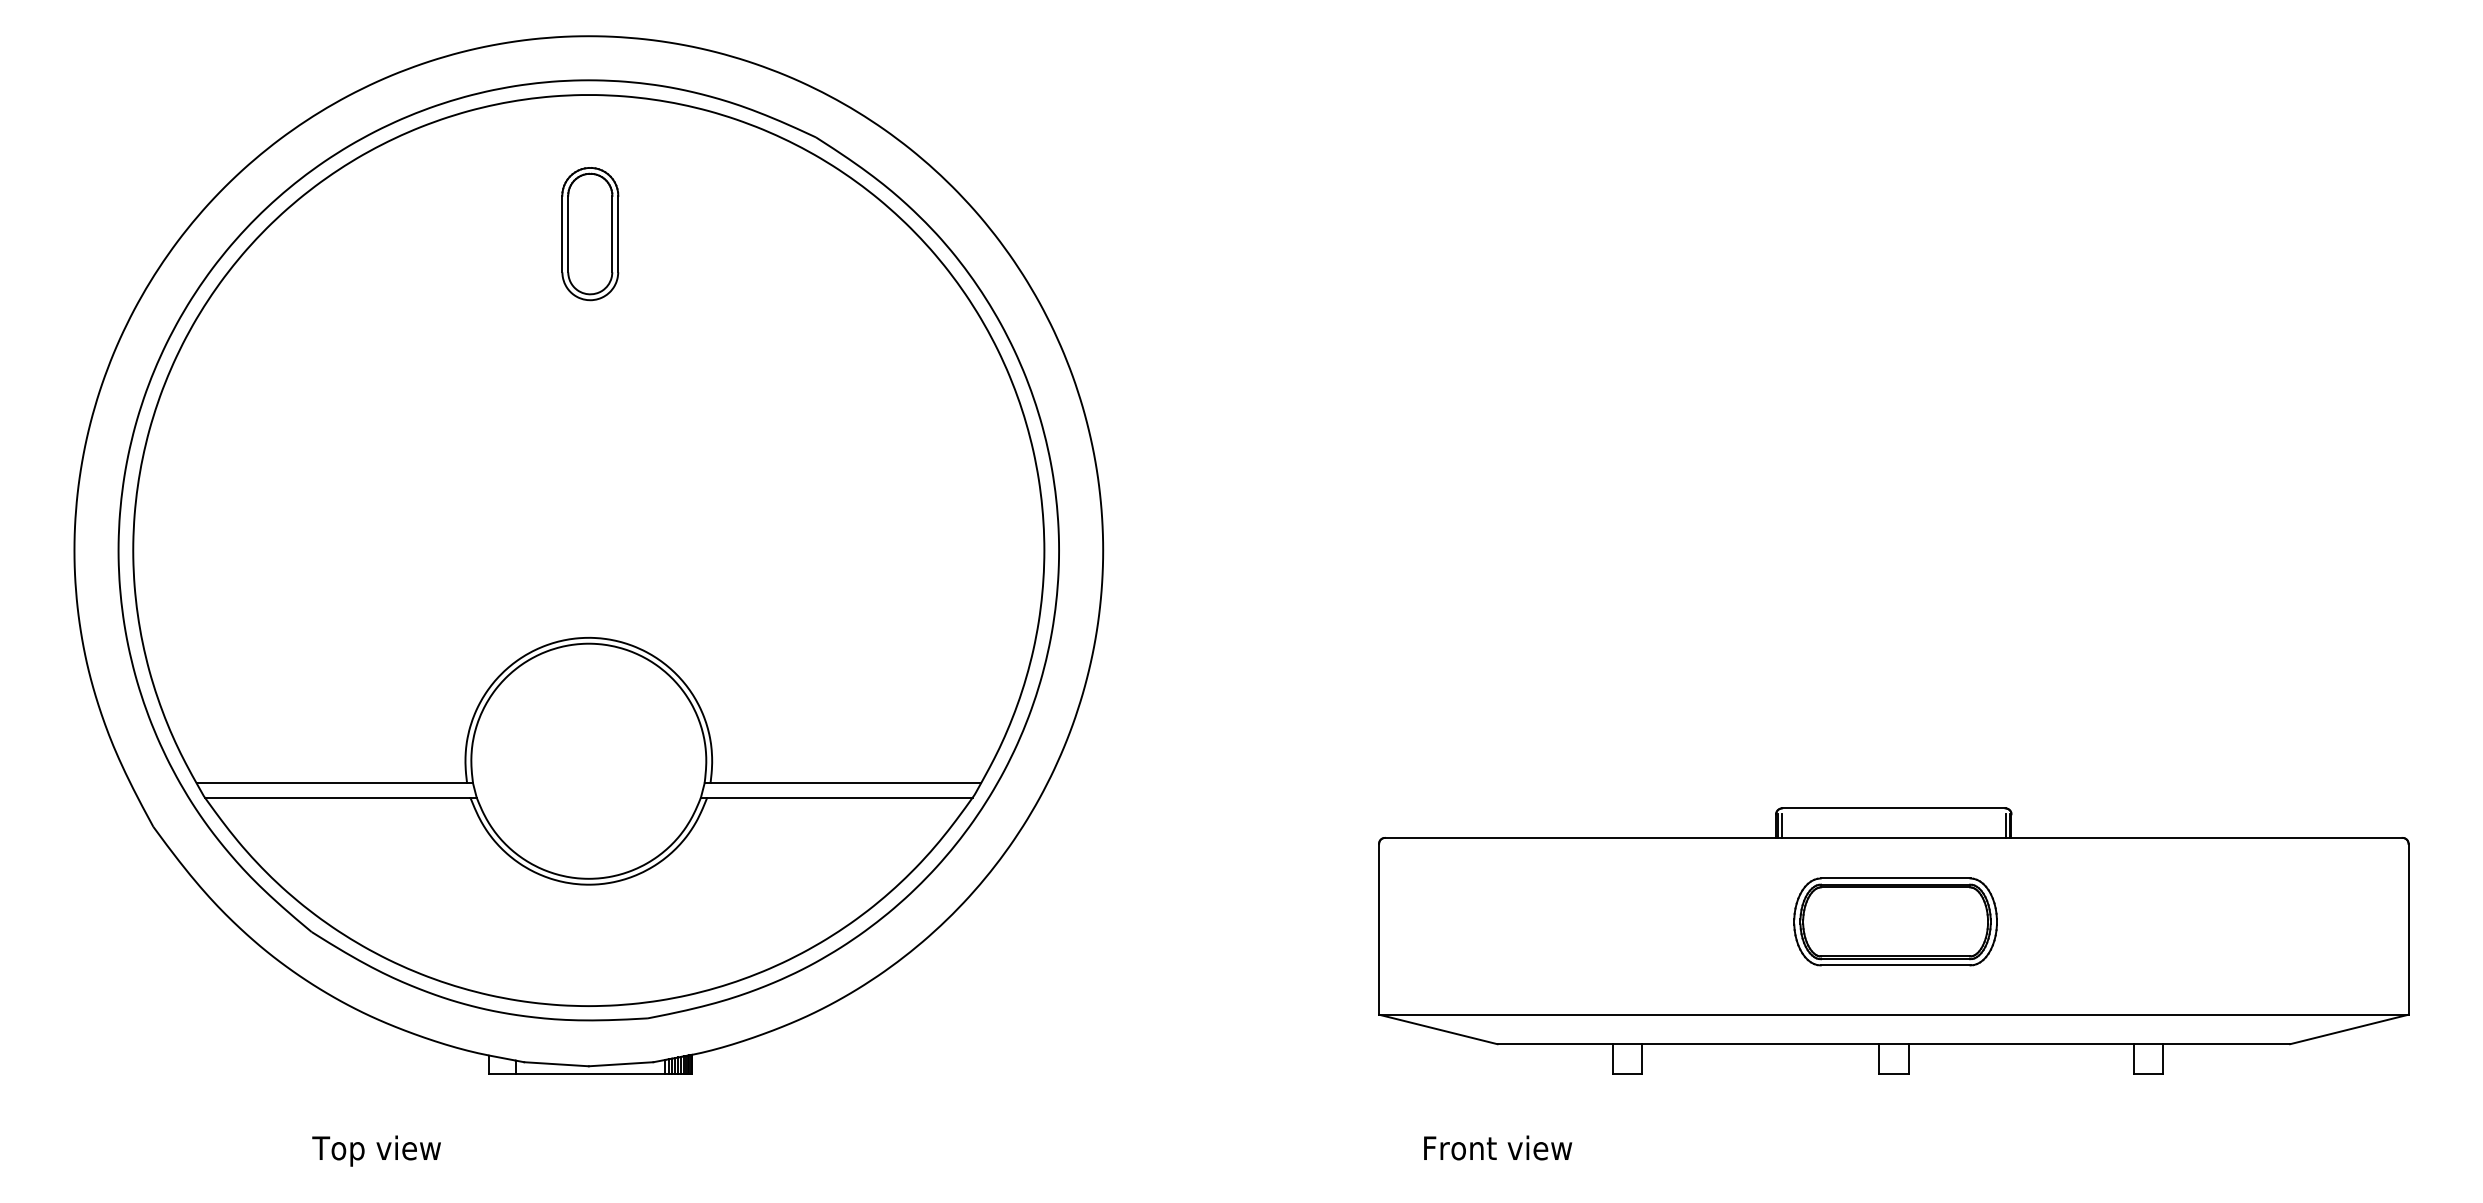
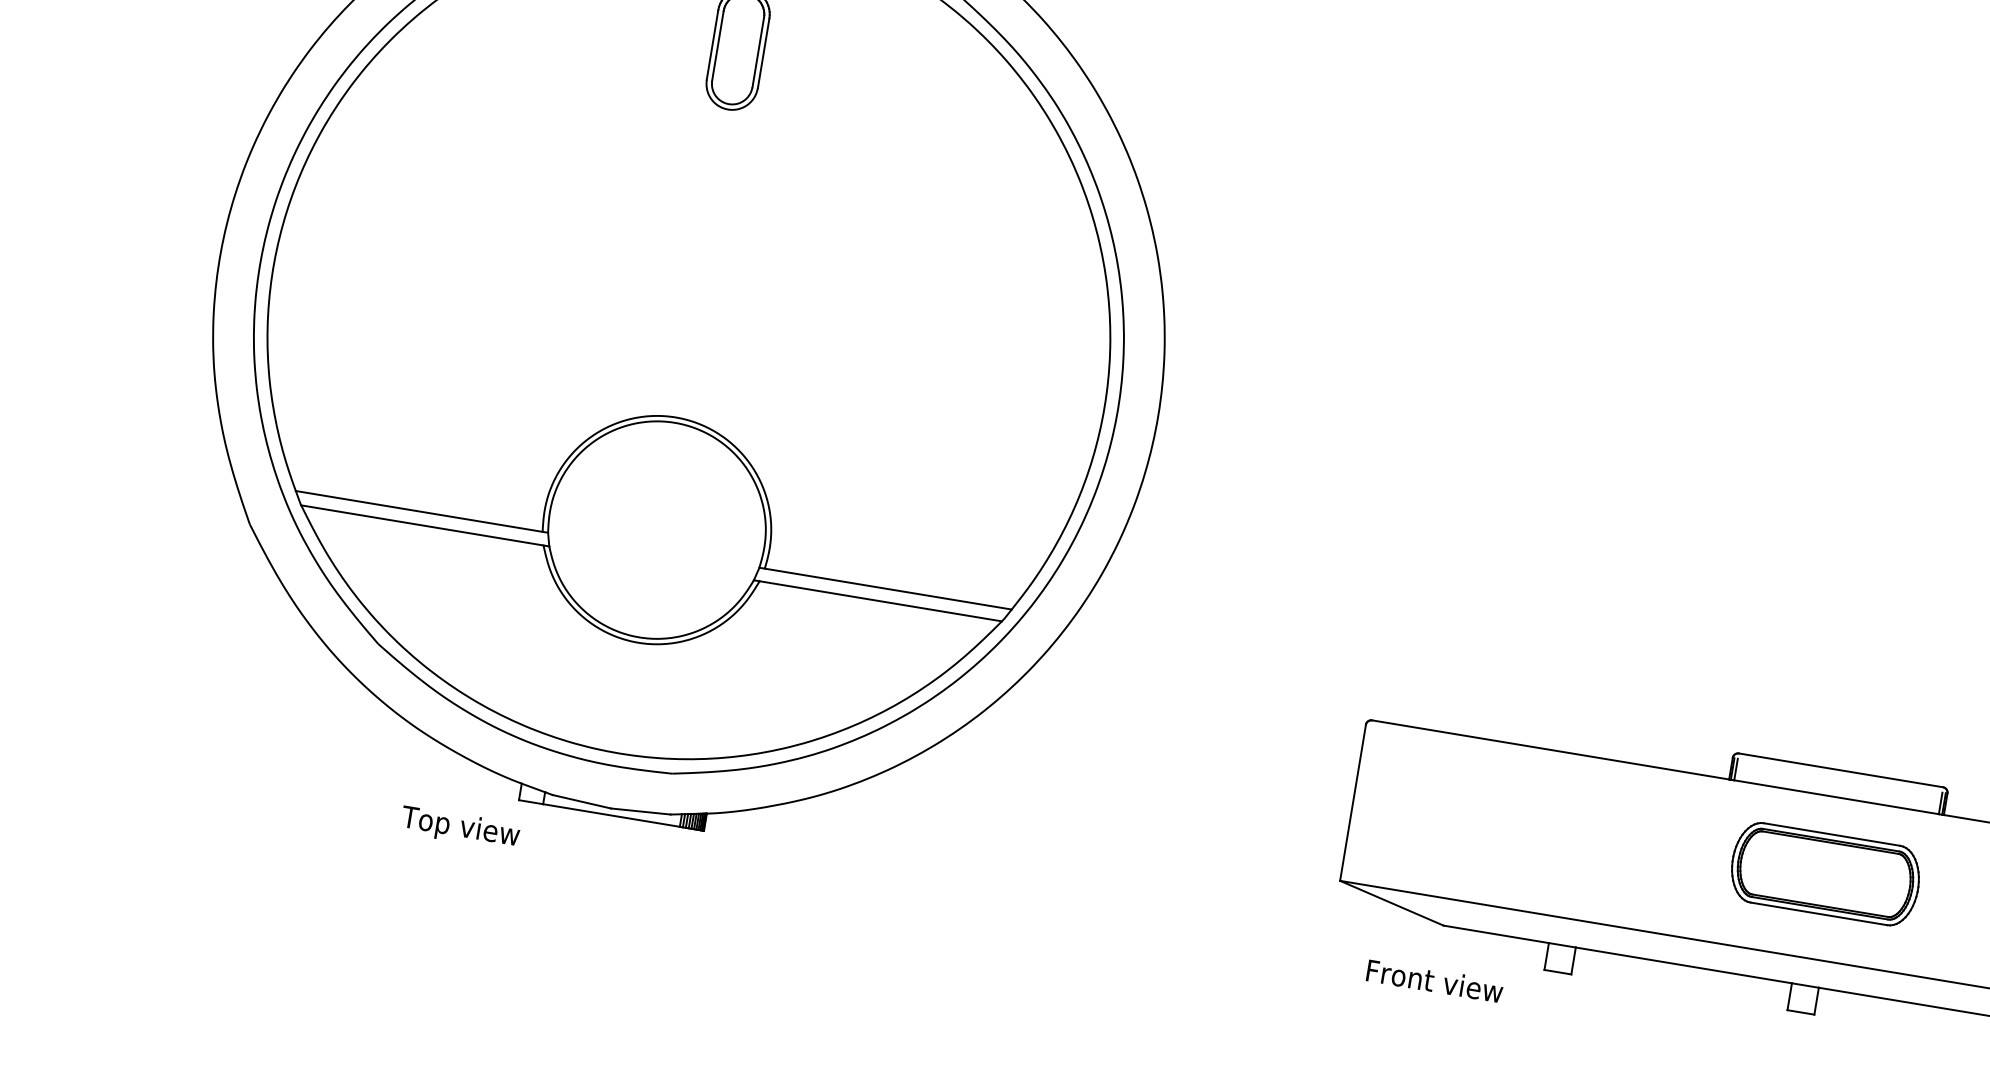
text: (1498, 1147) -> (1435, 980), moved
text: (376, 1150) -> (460, 827), moved

